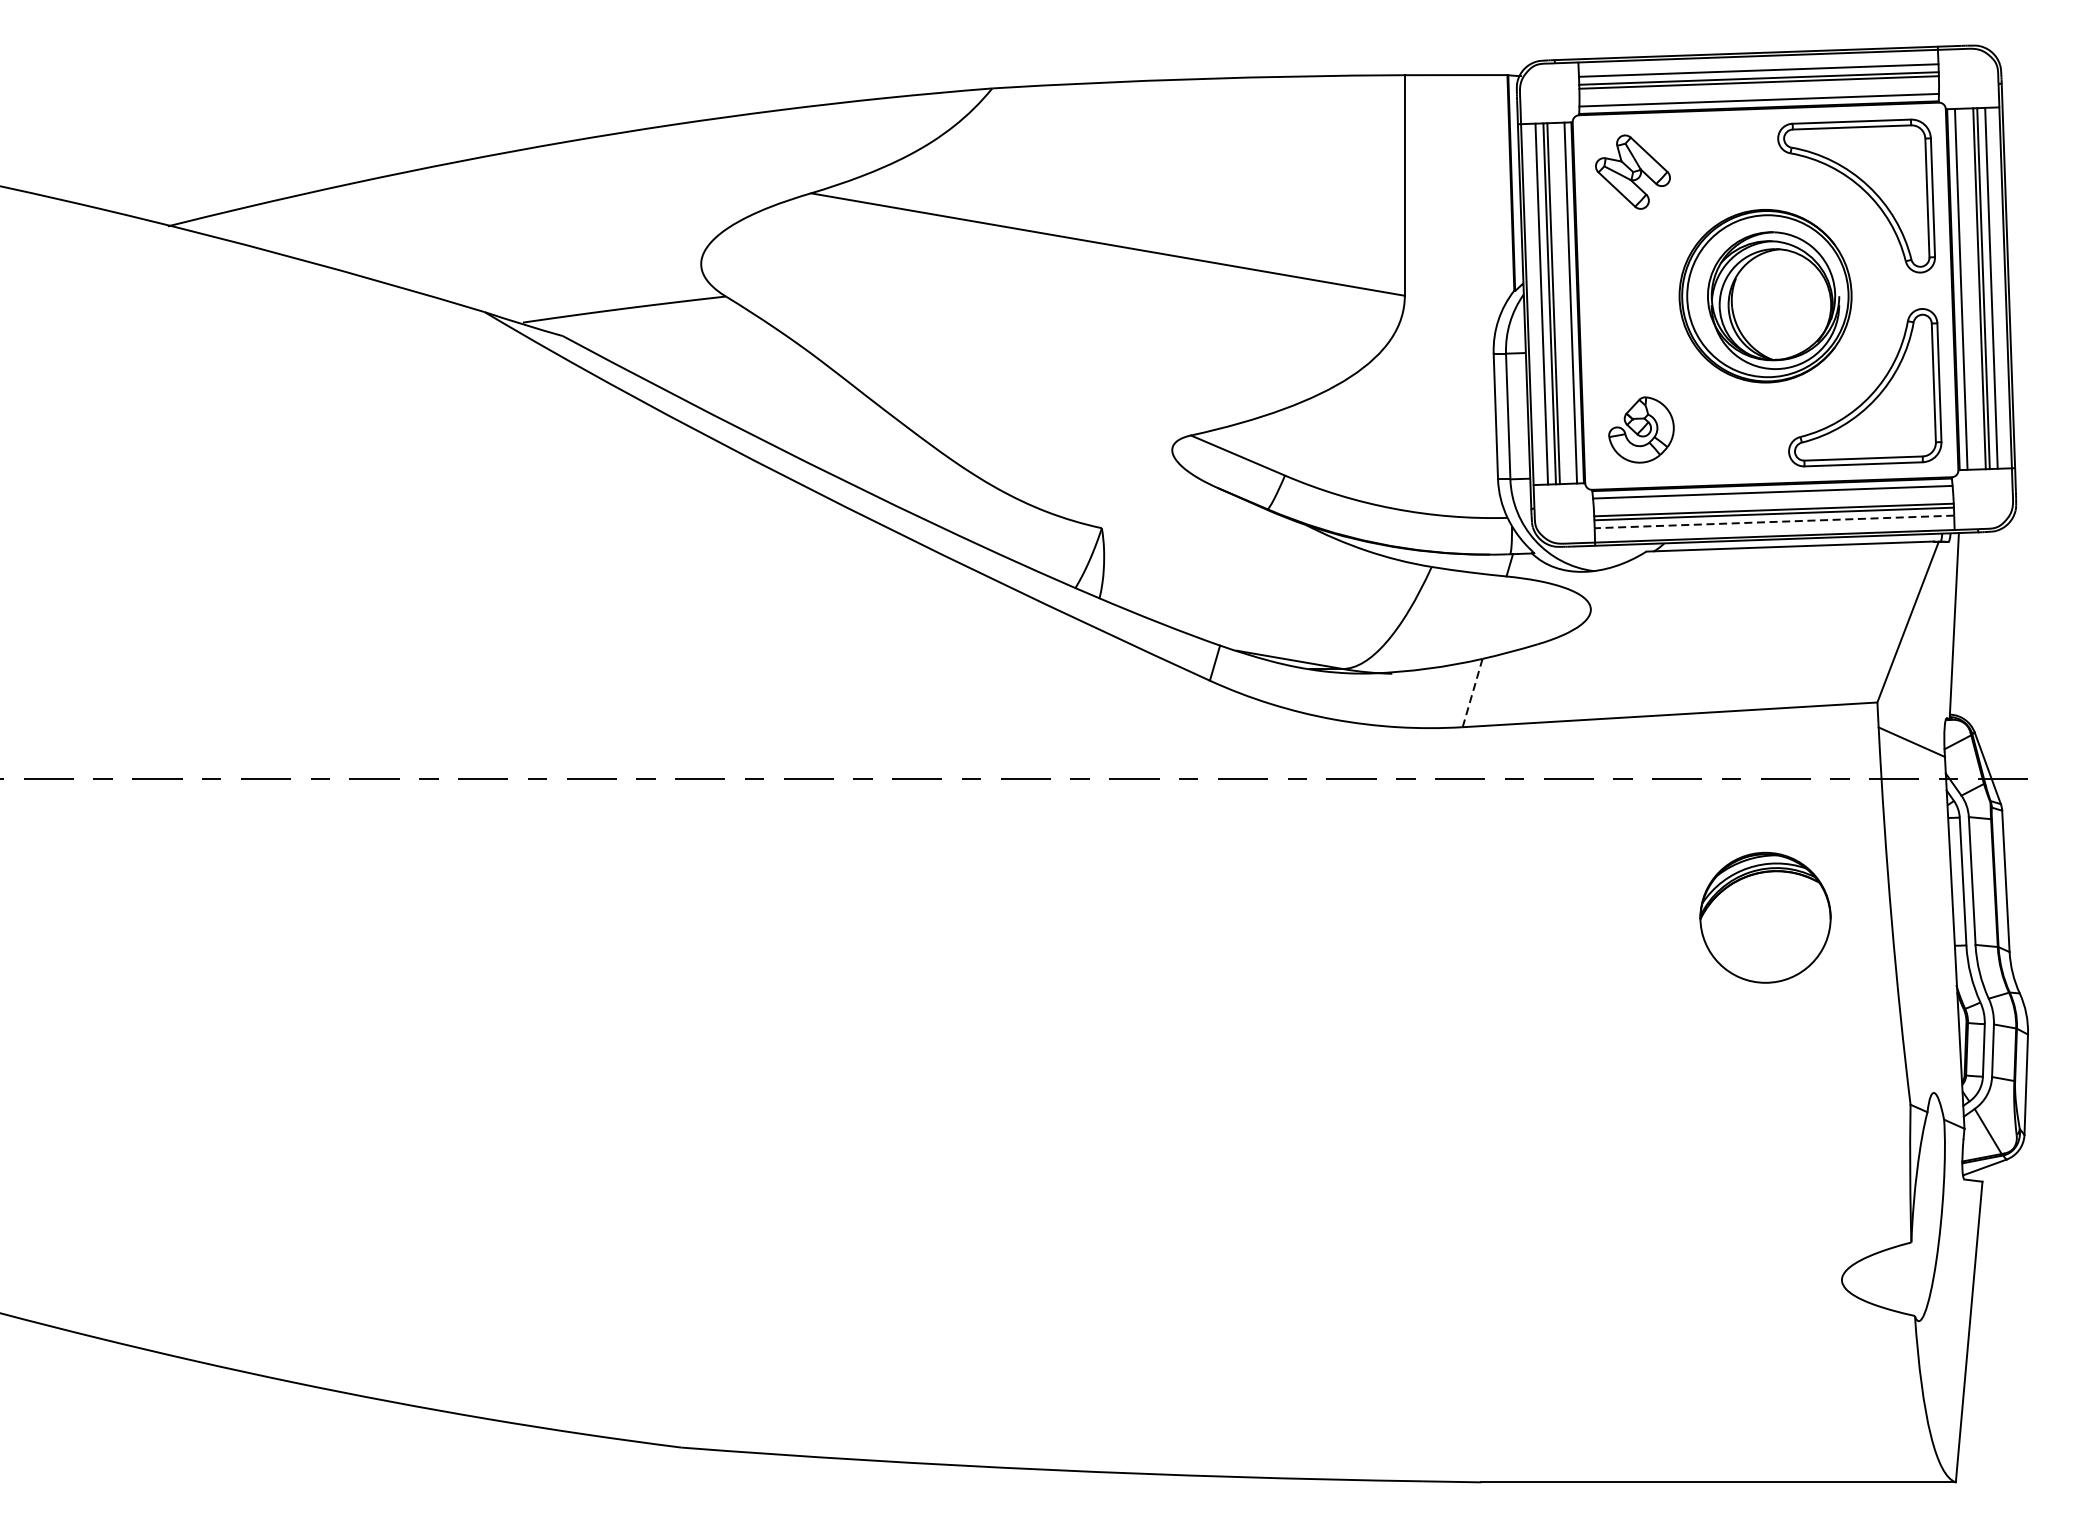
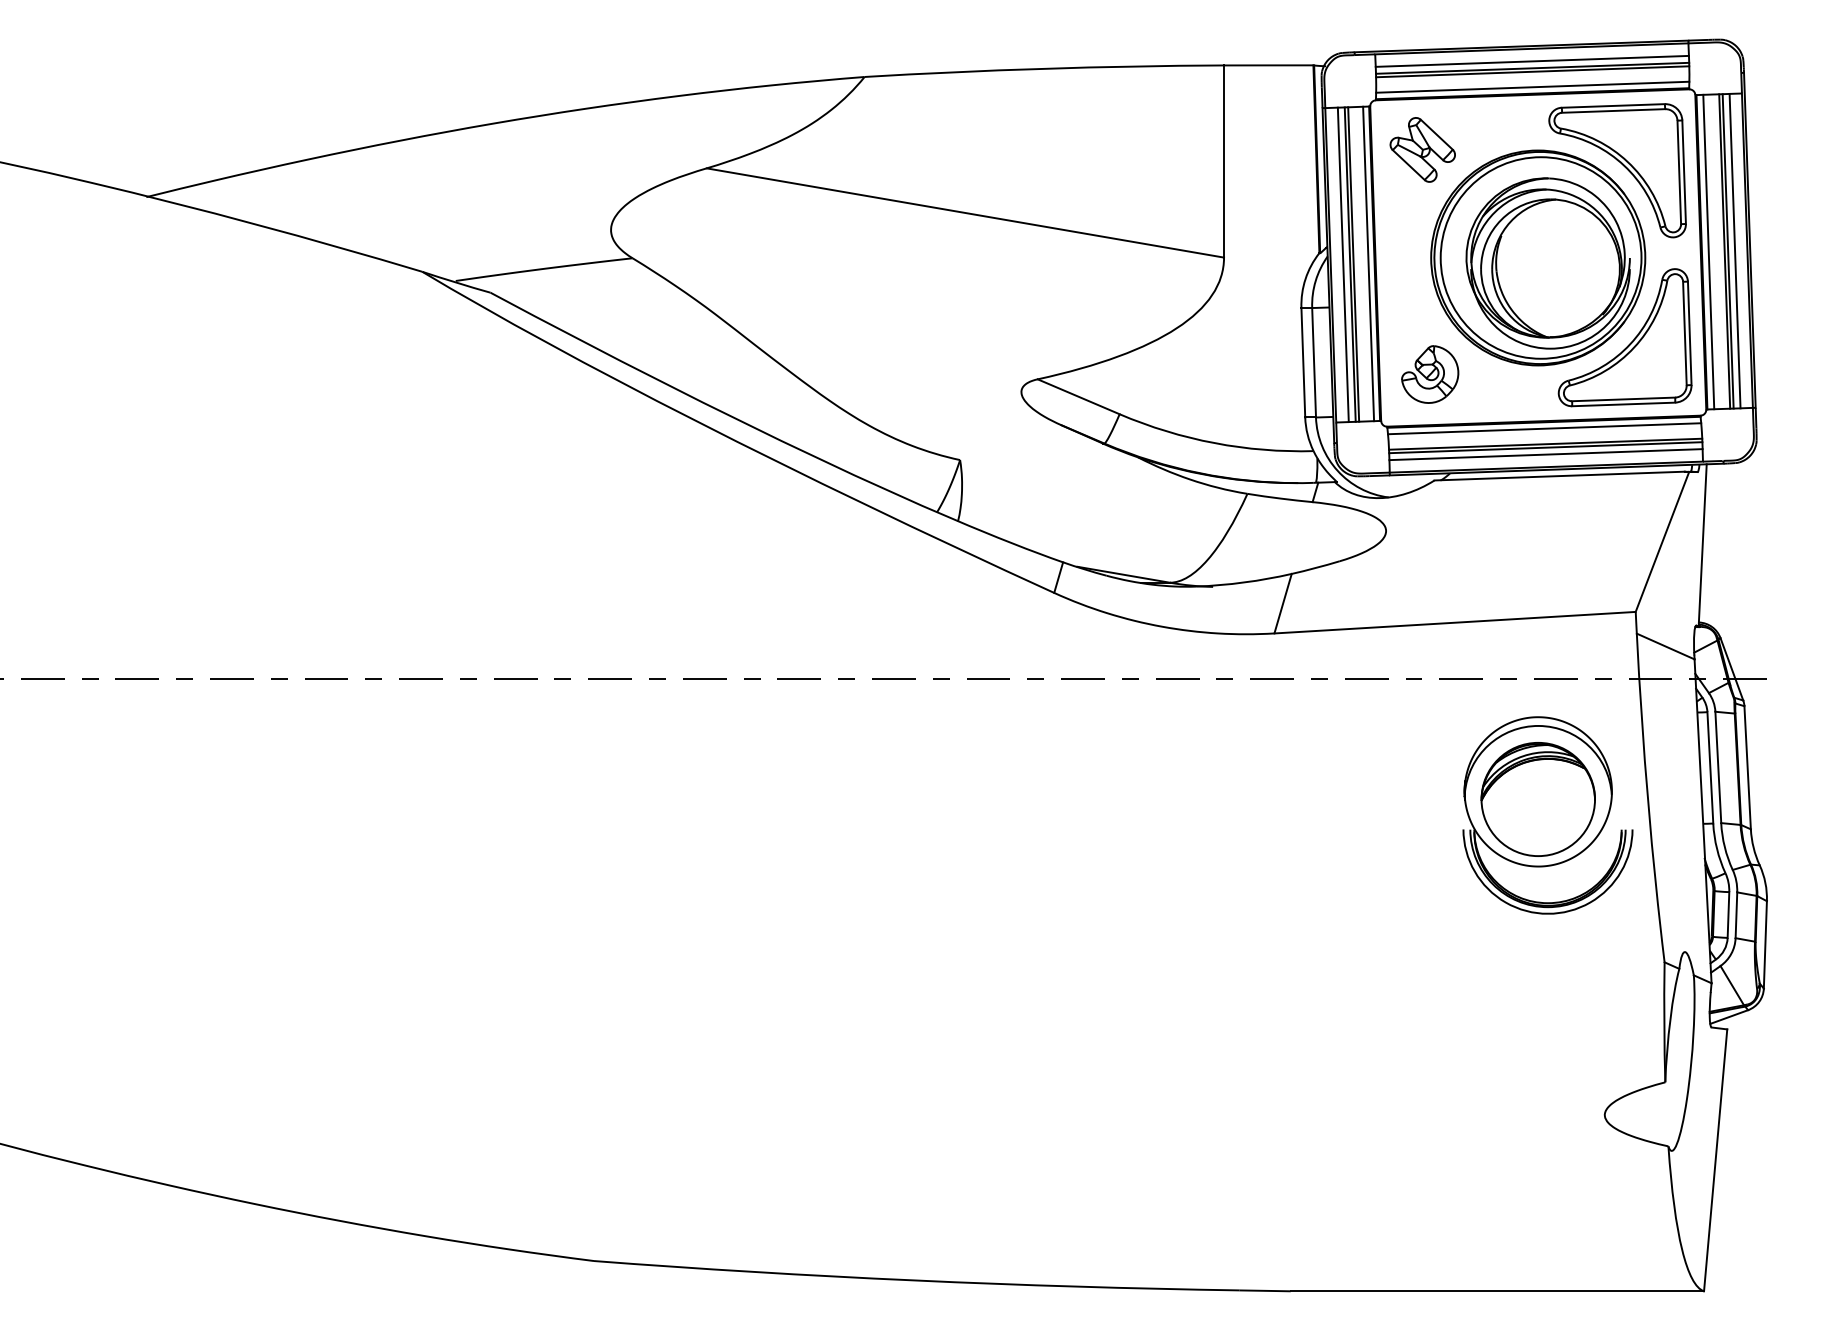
part: (1765, 295) -> (1538, 257), size x1.43
line: (1774, 521) -> (1546, 454), dashed -> solid
line: (1473, 692) -> (1283, 603), dashed -> solid
part: (1776, 936) -> (1547, 815), added

